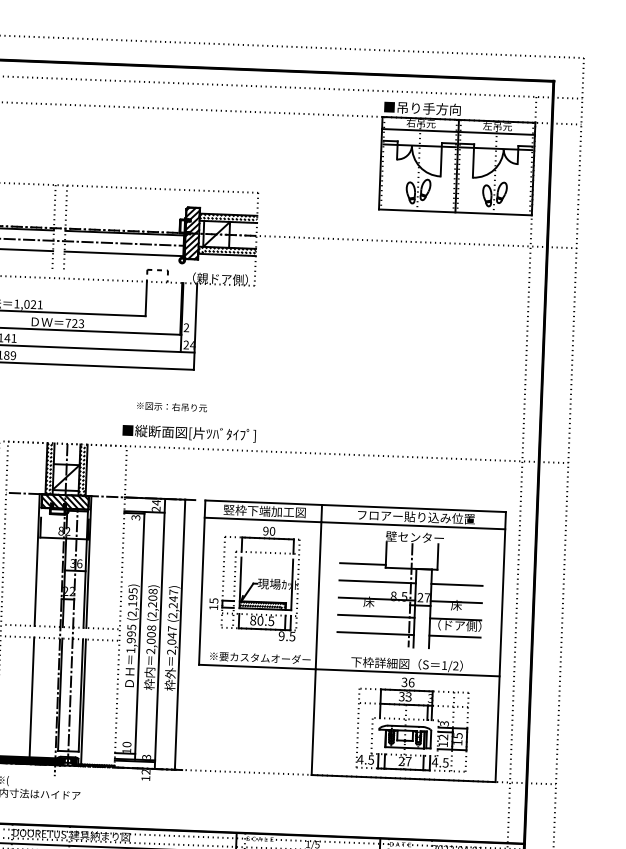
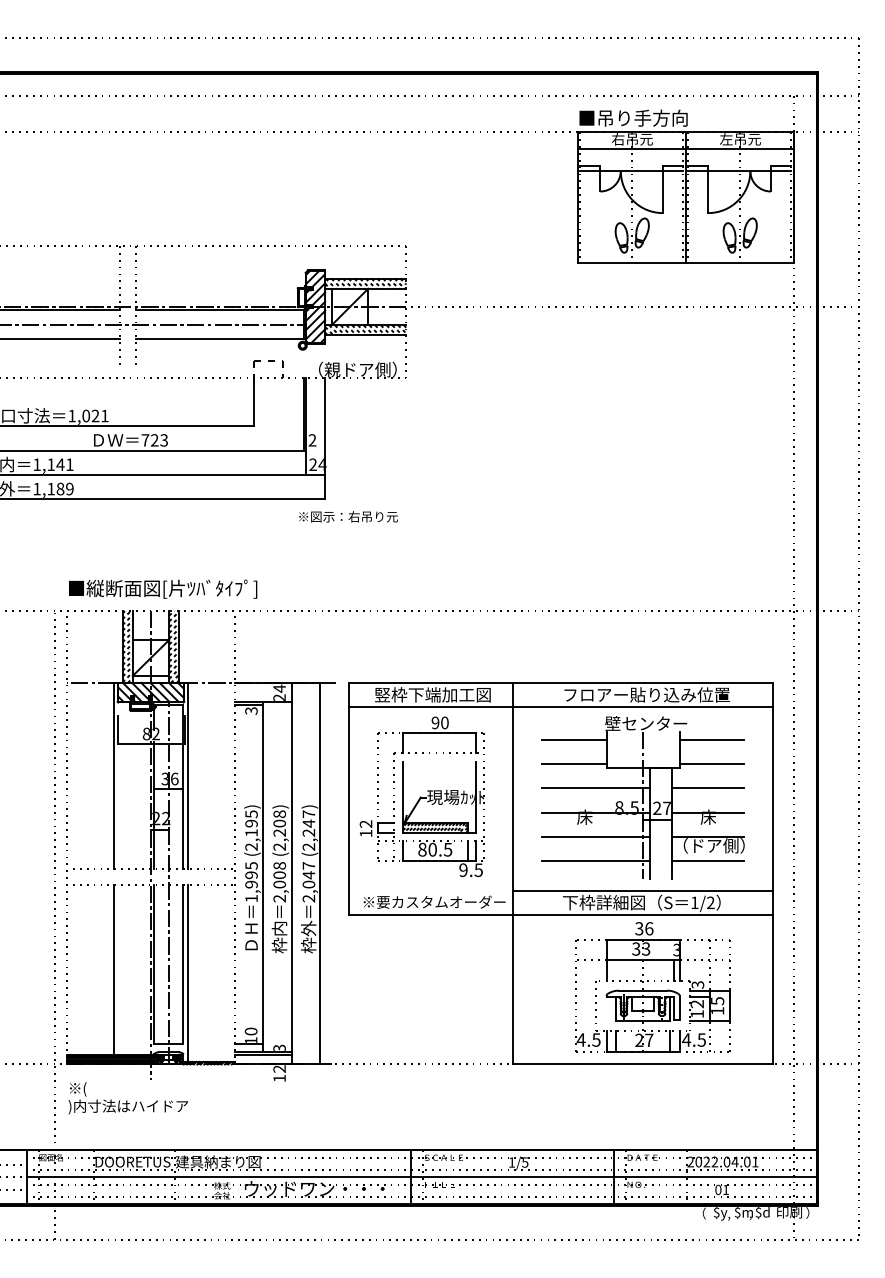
text: (172, 406) -> (348, 516), moved
text: (189, 432) -> (163, 588), moved
line: (363, 546) -> (573, 739), added
line: (460, 550) -> (711, 739), added
line: (460, 568) -> (711, 764), added
text: (213, 601) -> (365, 824), 15 -> 12
line: (408, 655) -> (643, 890), added

